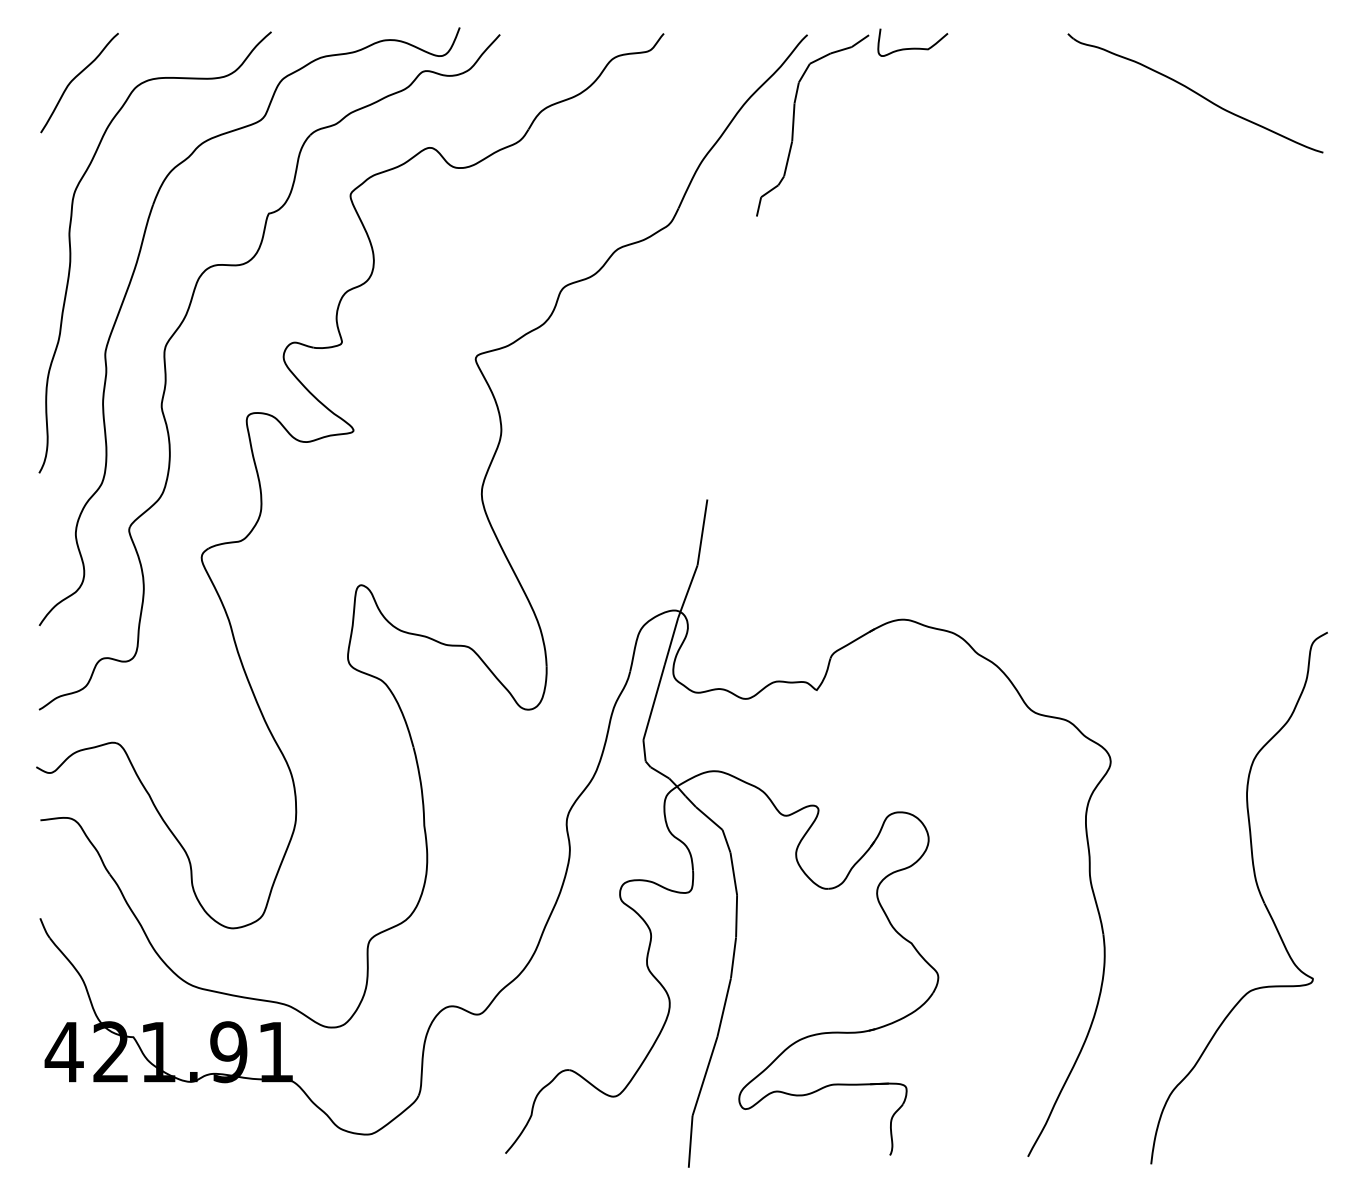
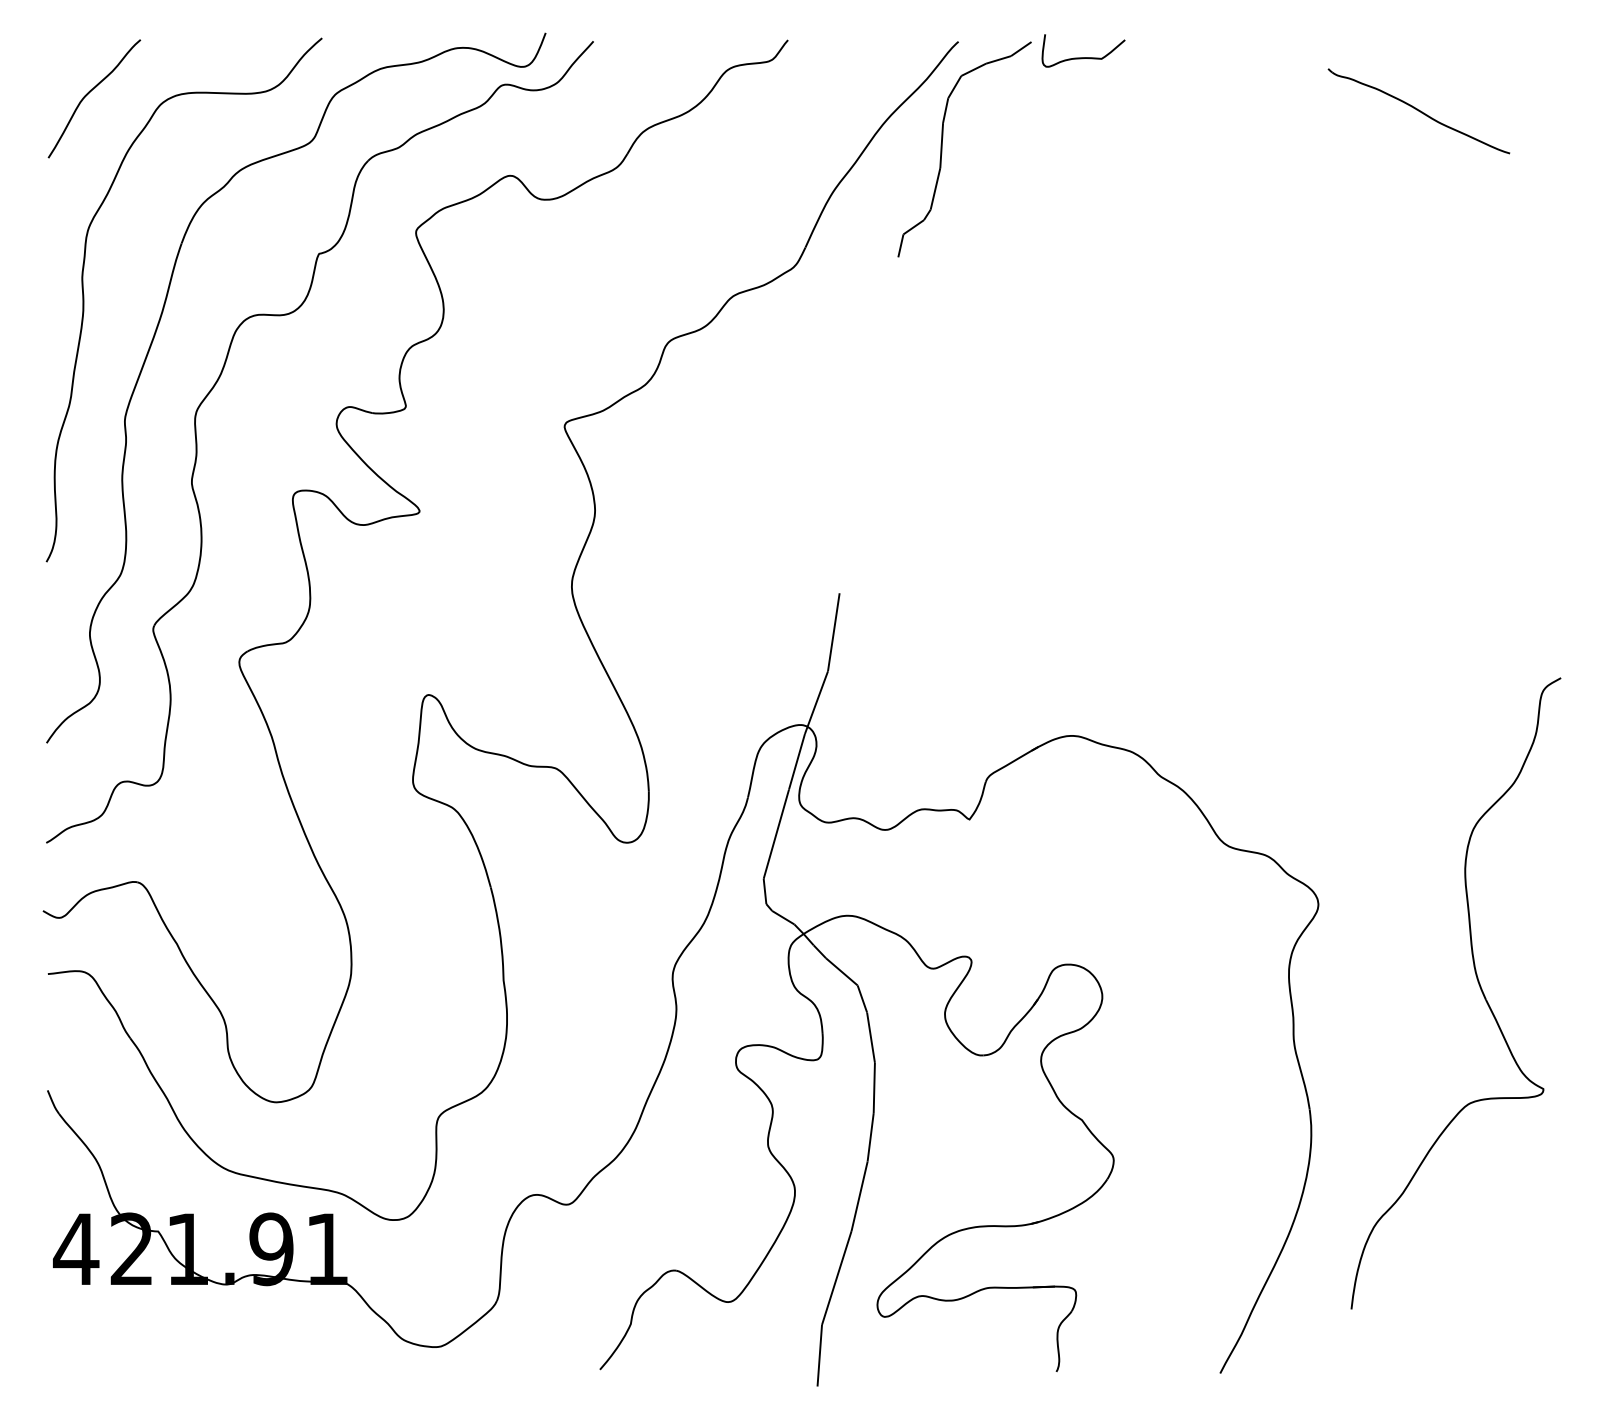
part: (1195, 93) -> (1418, 111), size x0.6
part: (1257, 888) -> (1477, 982), moved

